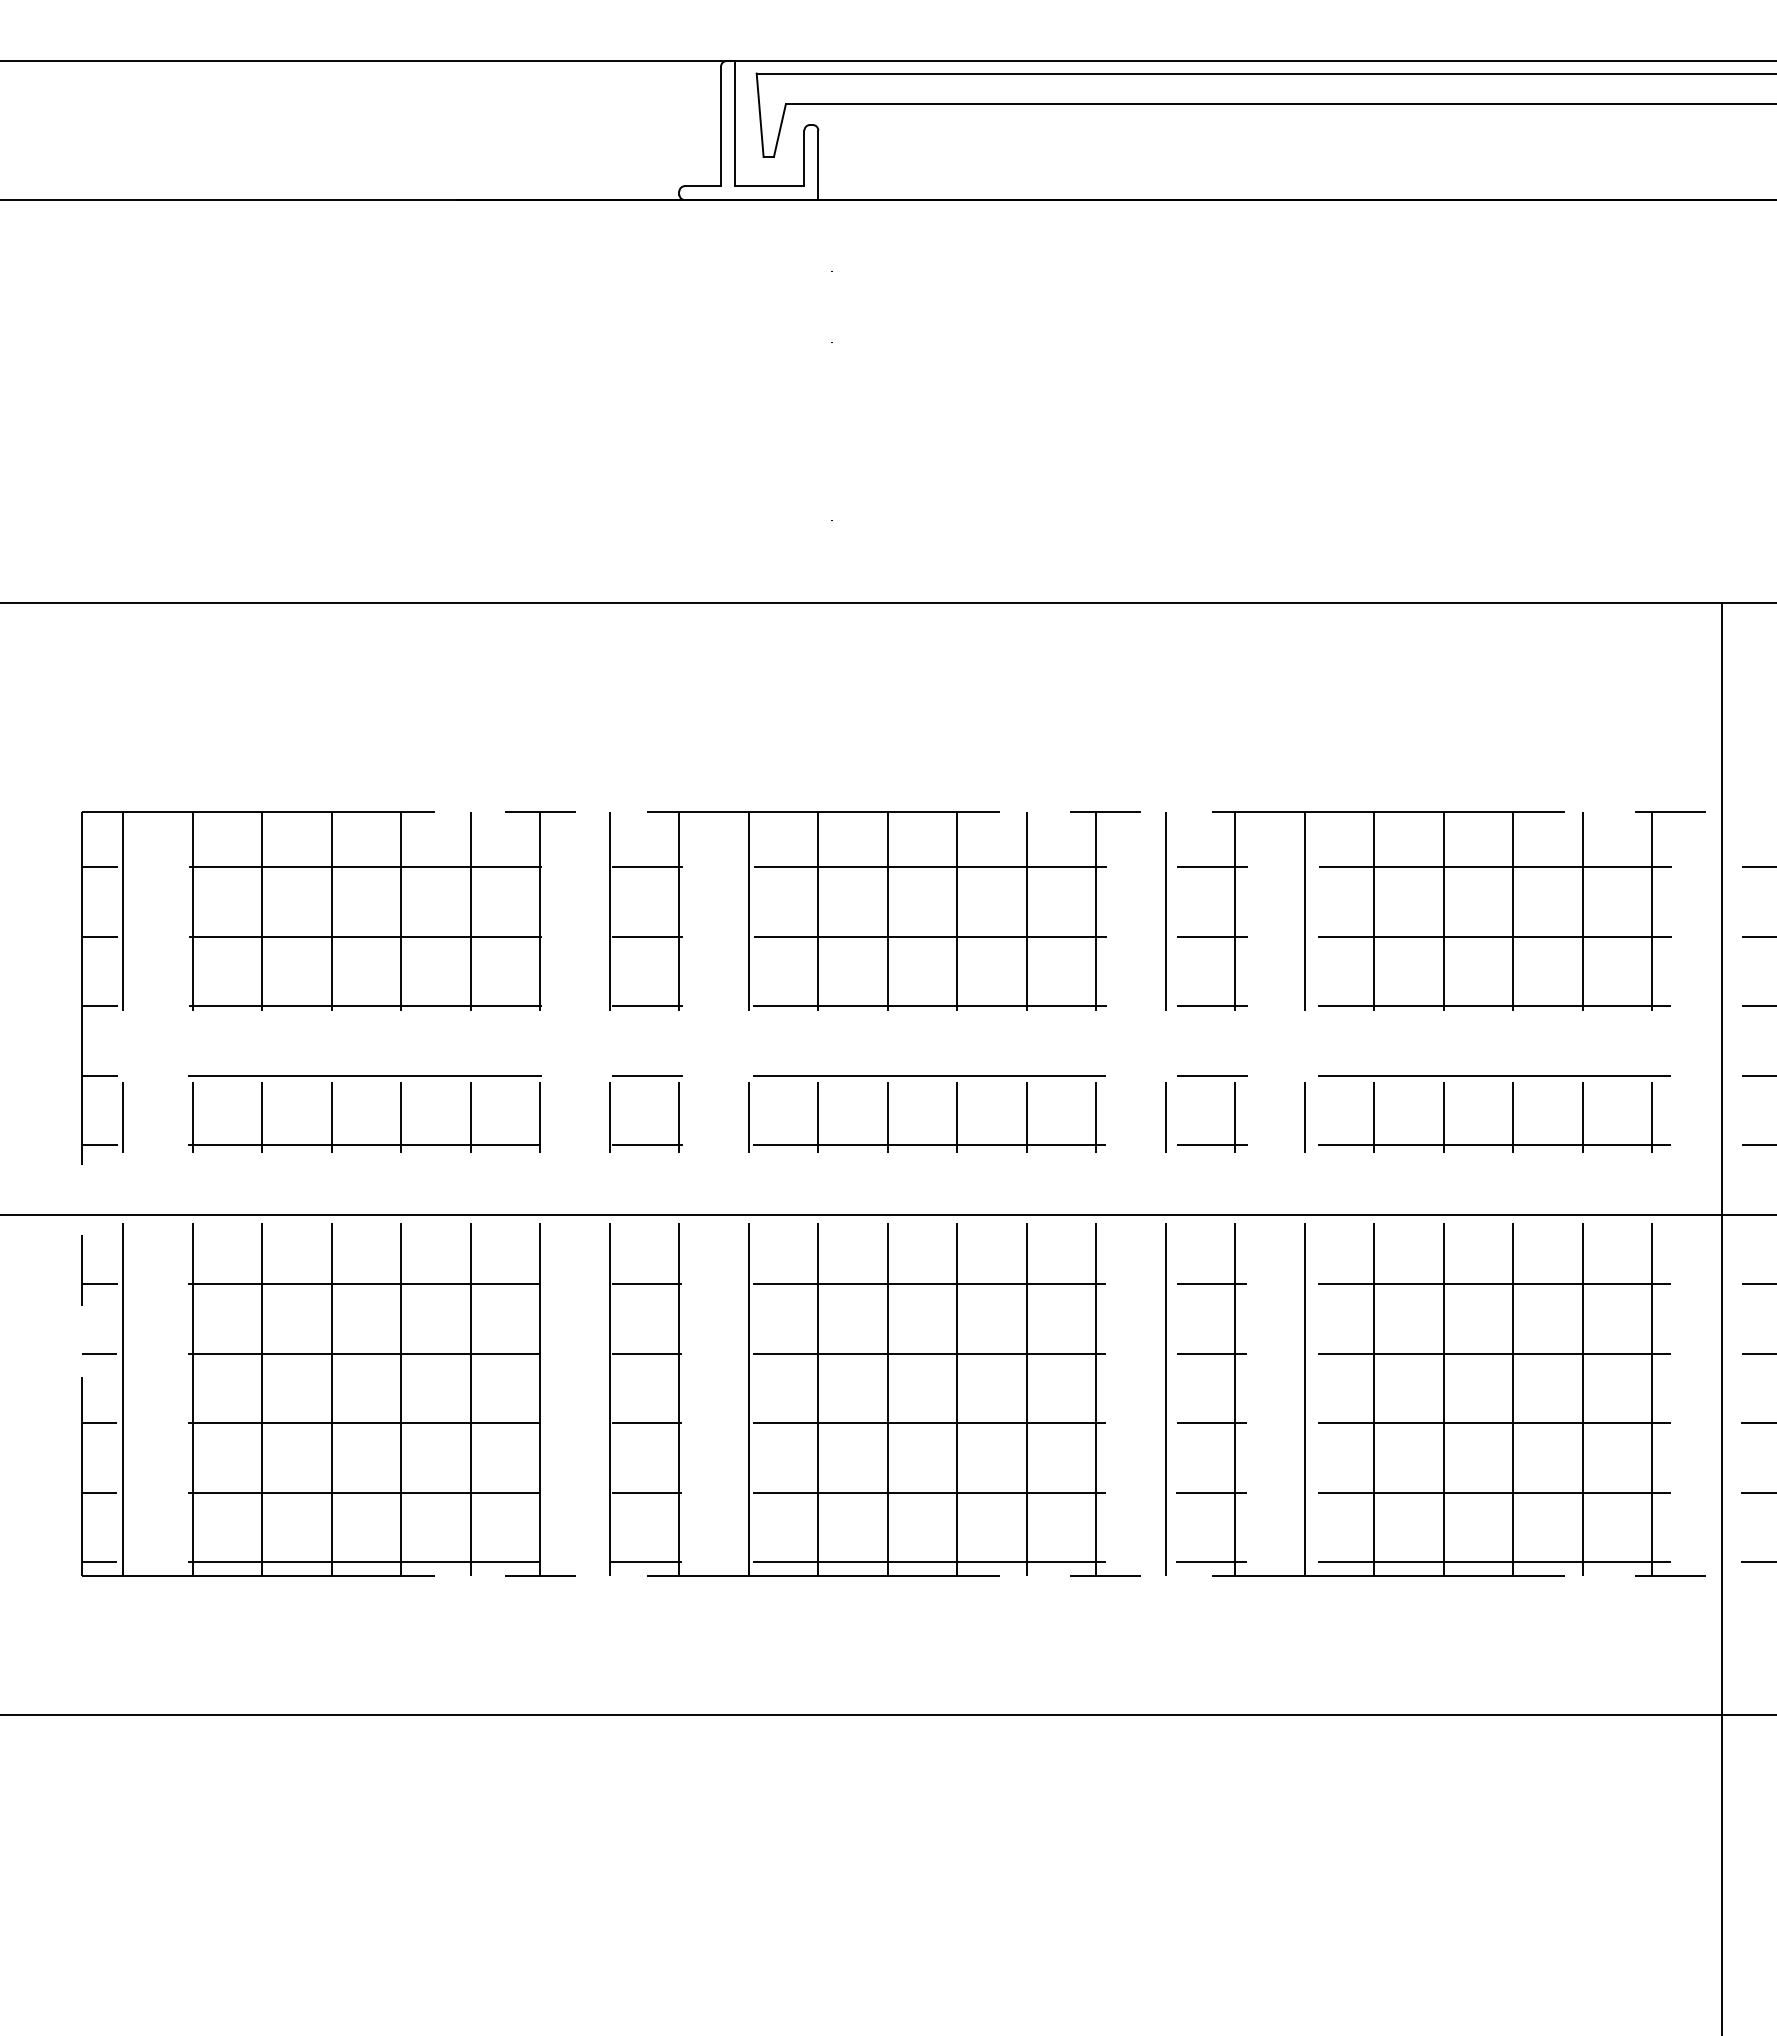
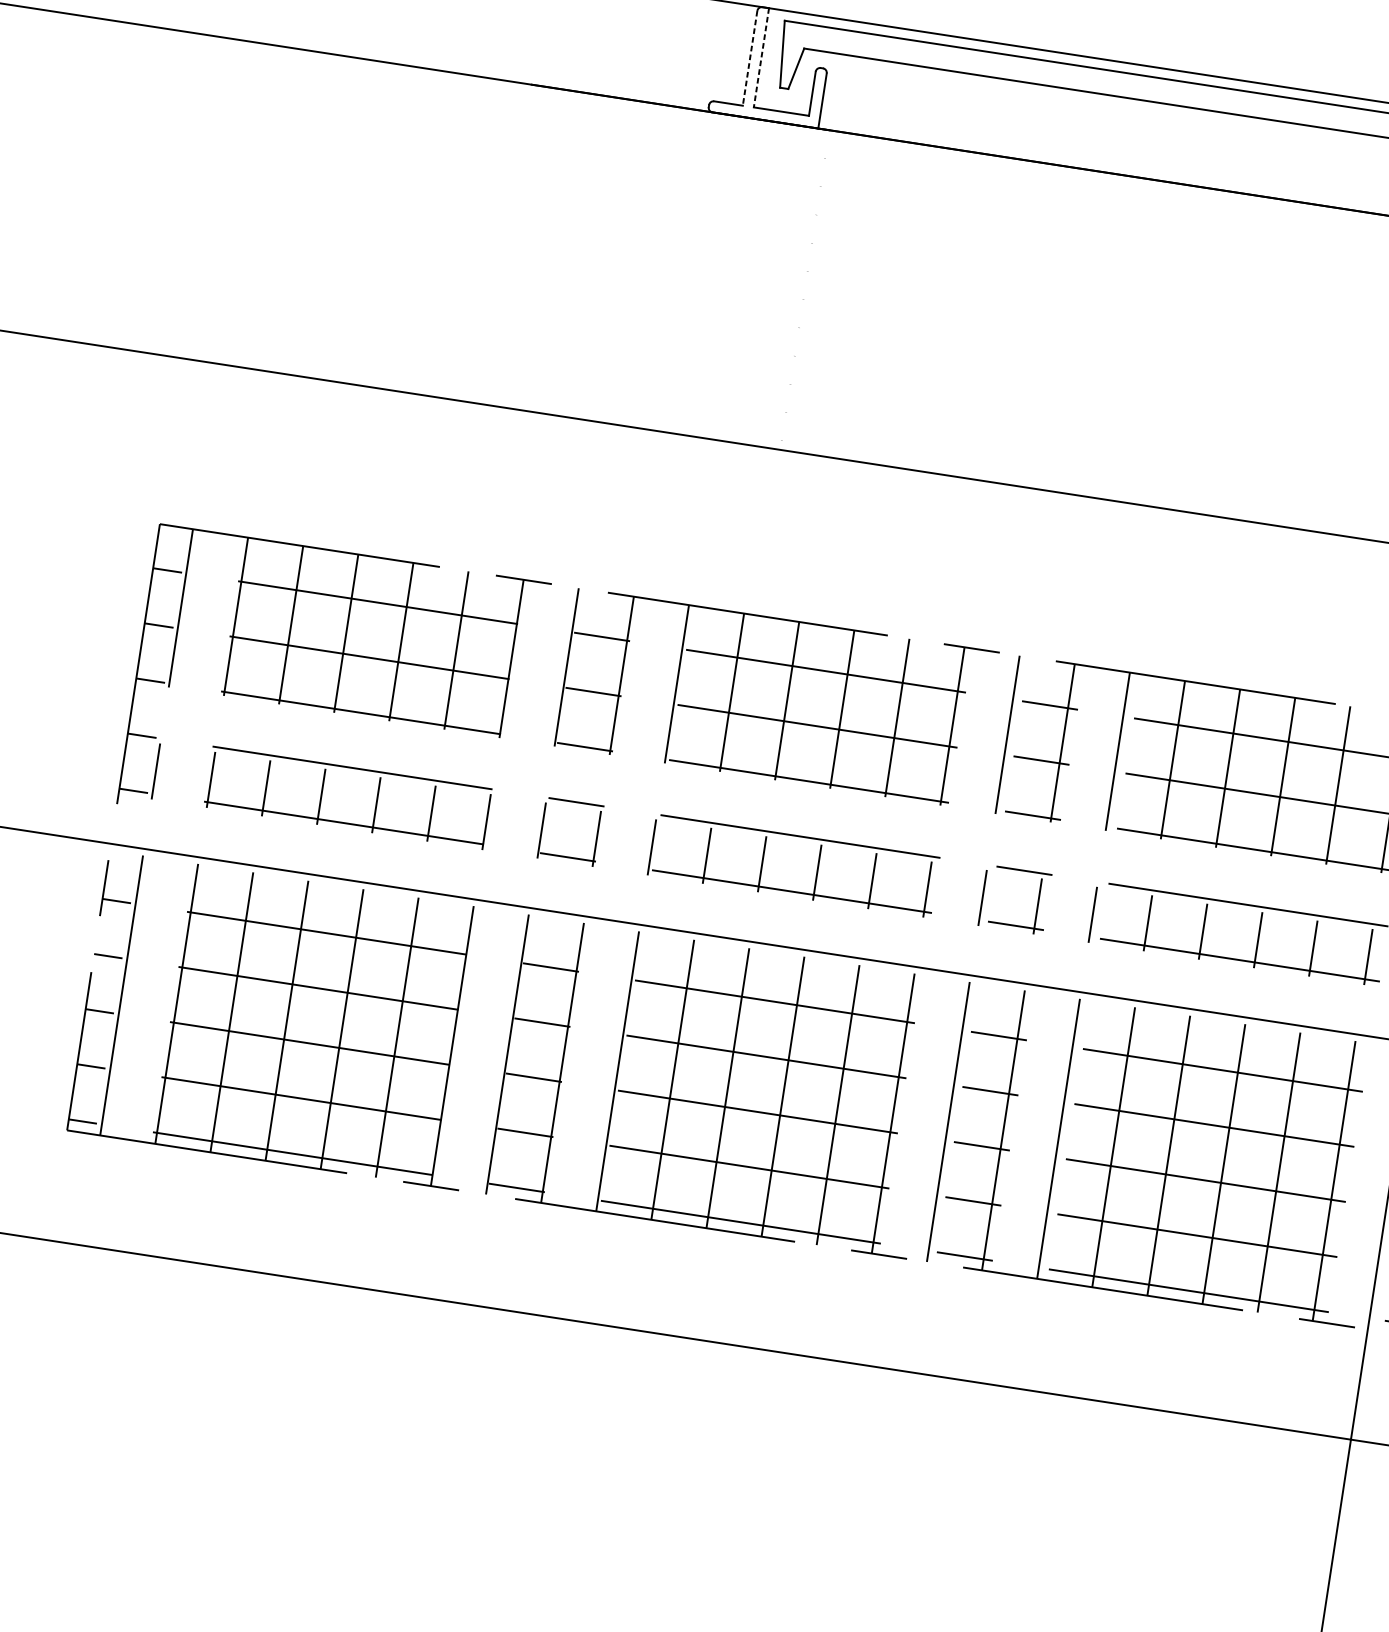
line: (734, 123) -> (761, 57), solid -> dashed
line: (721, 126) -> (750, 58), solid -> dashed

